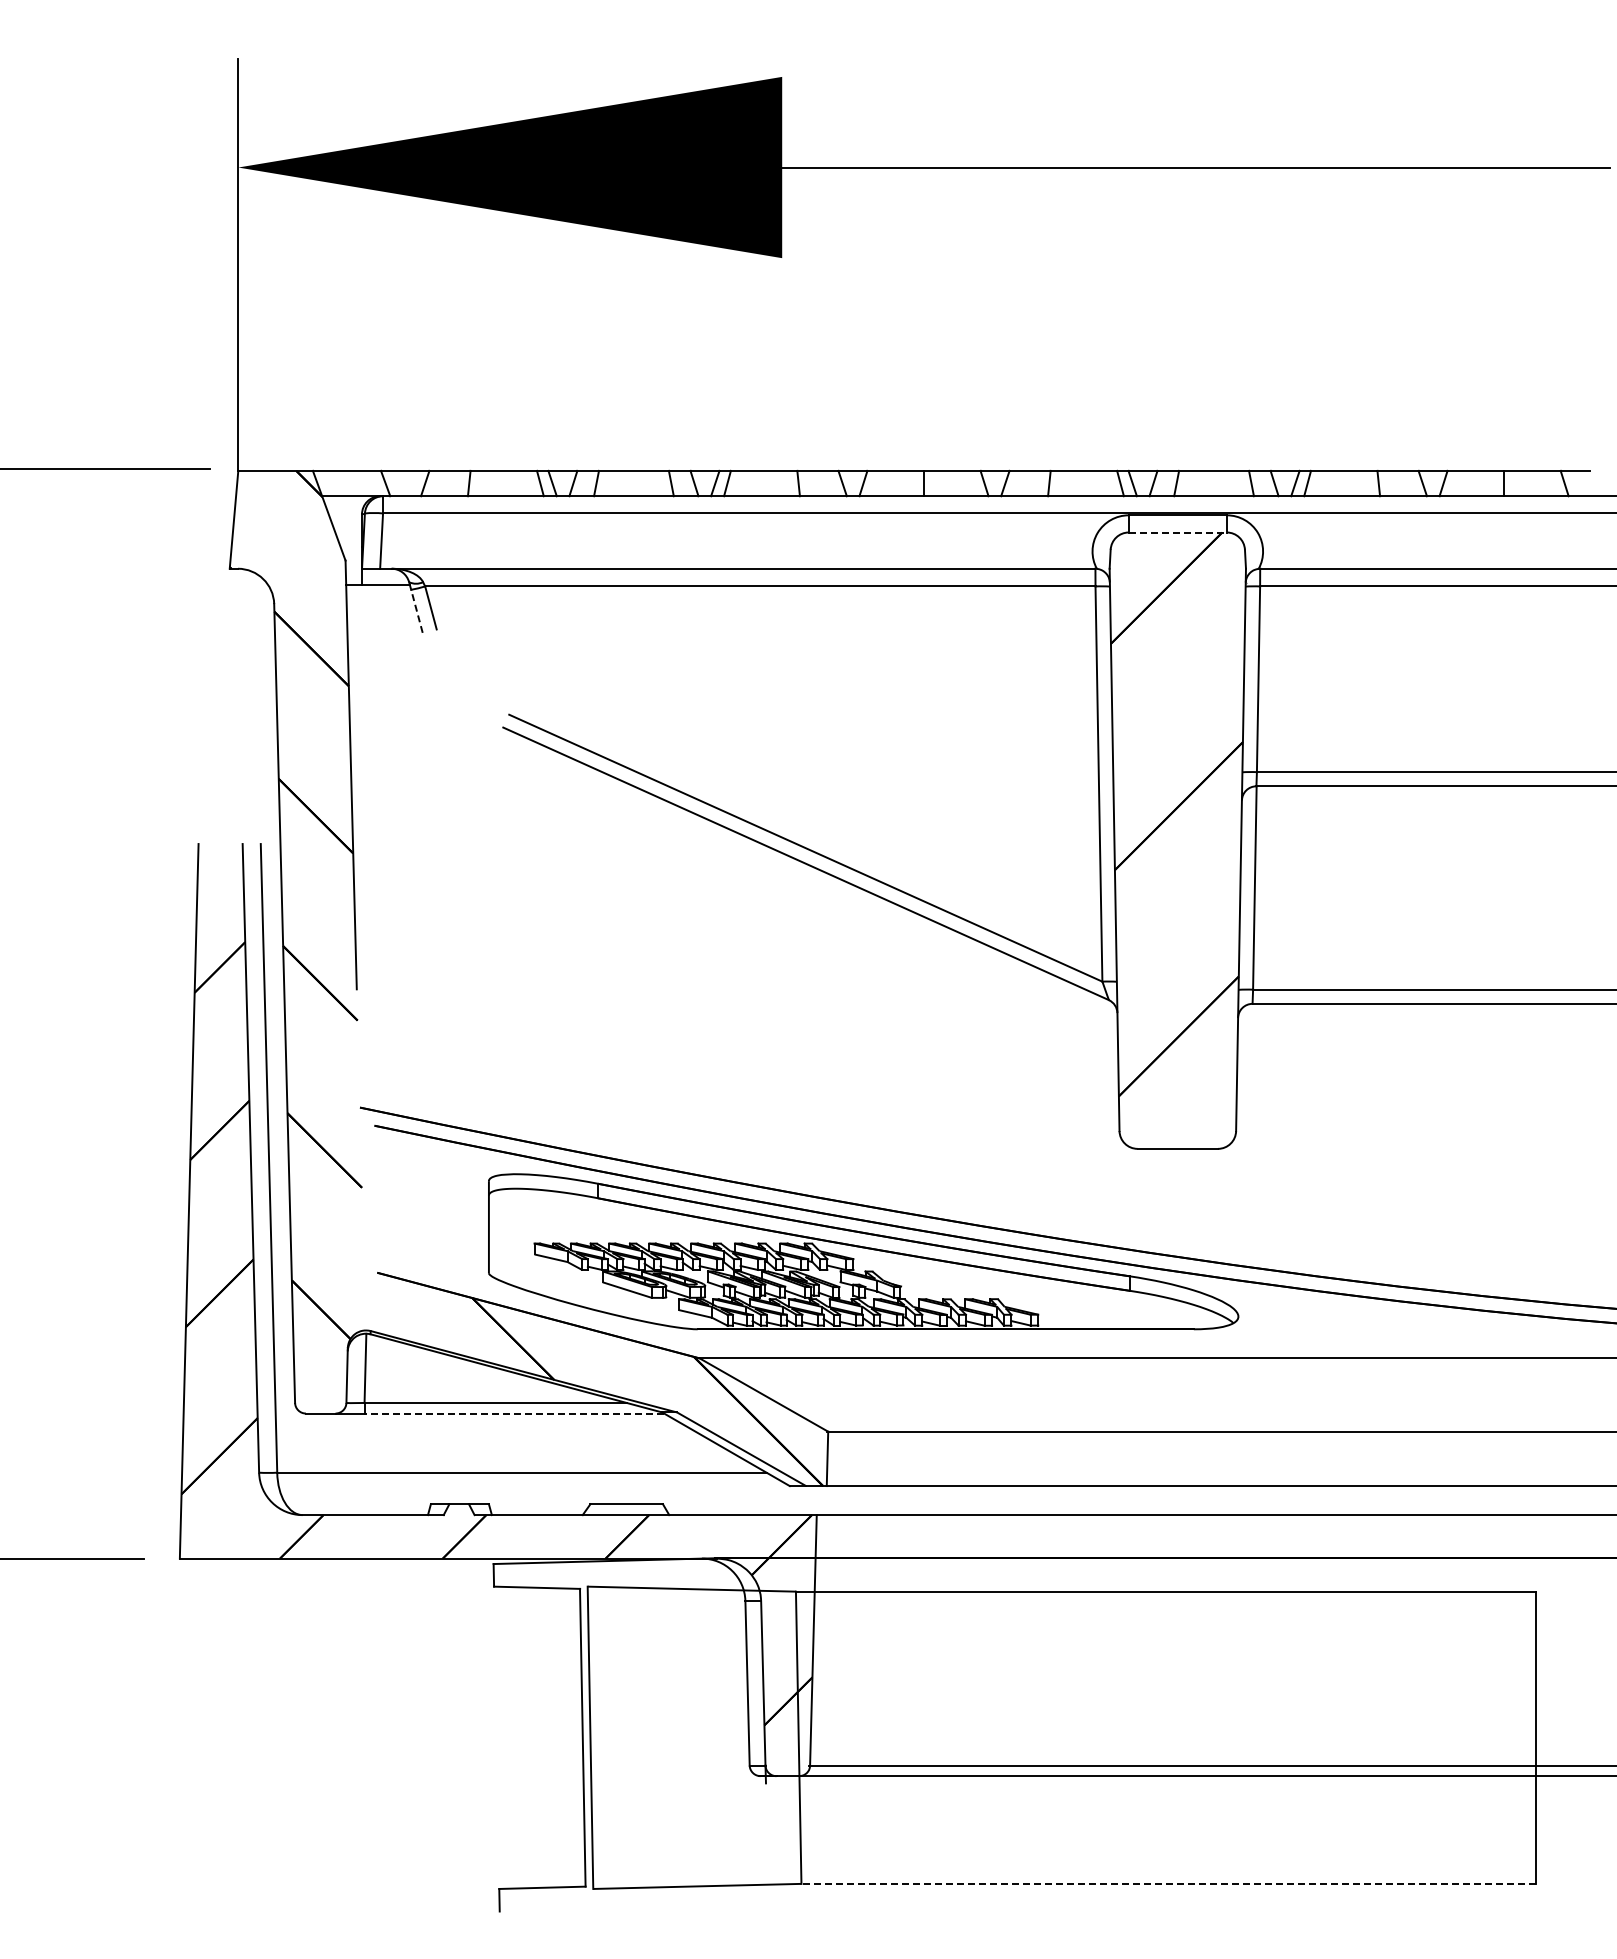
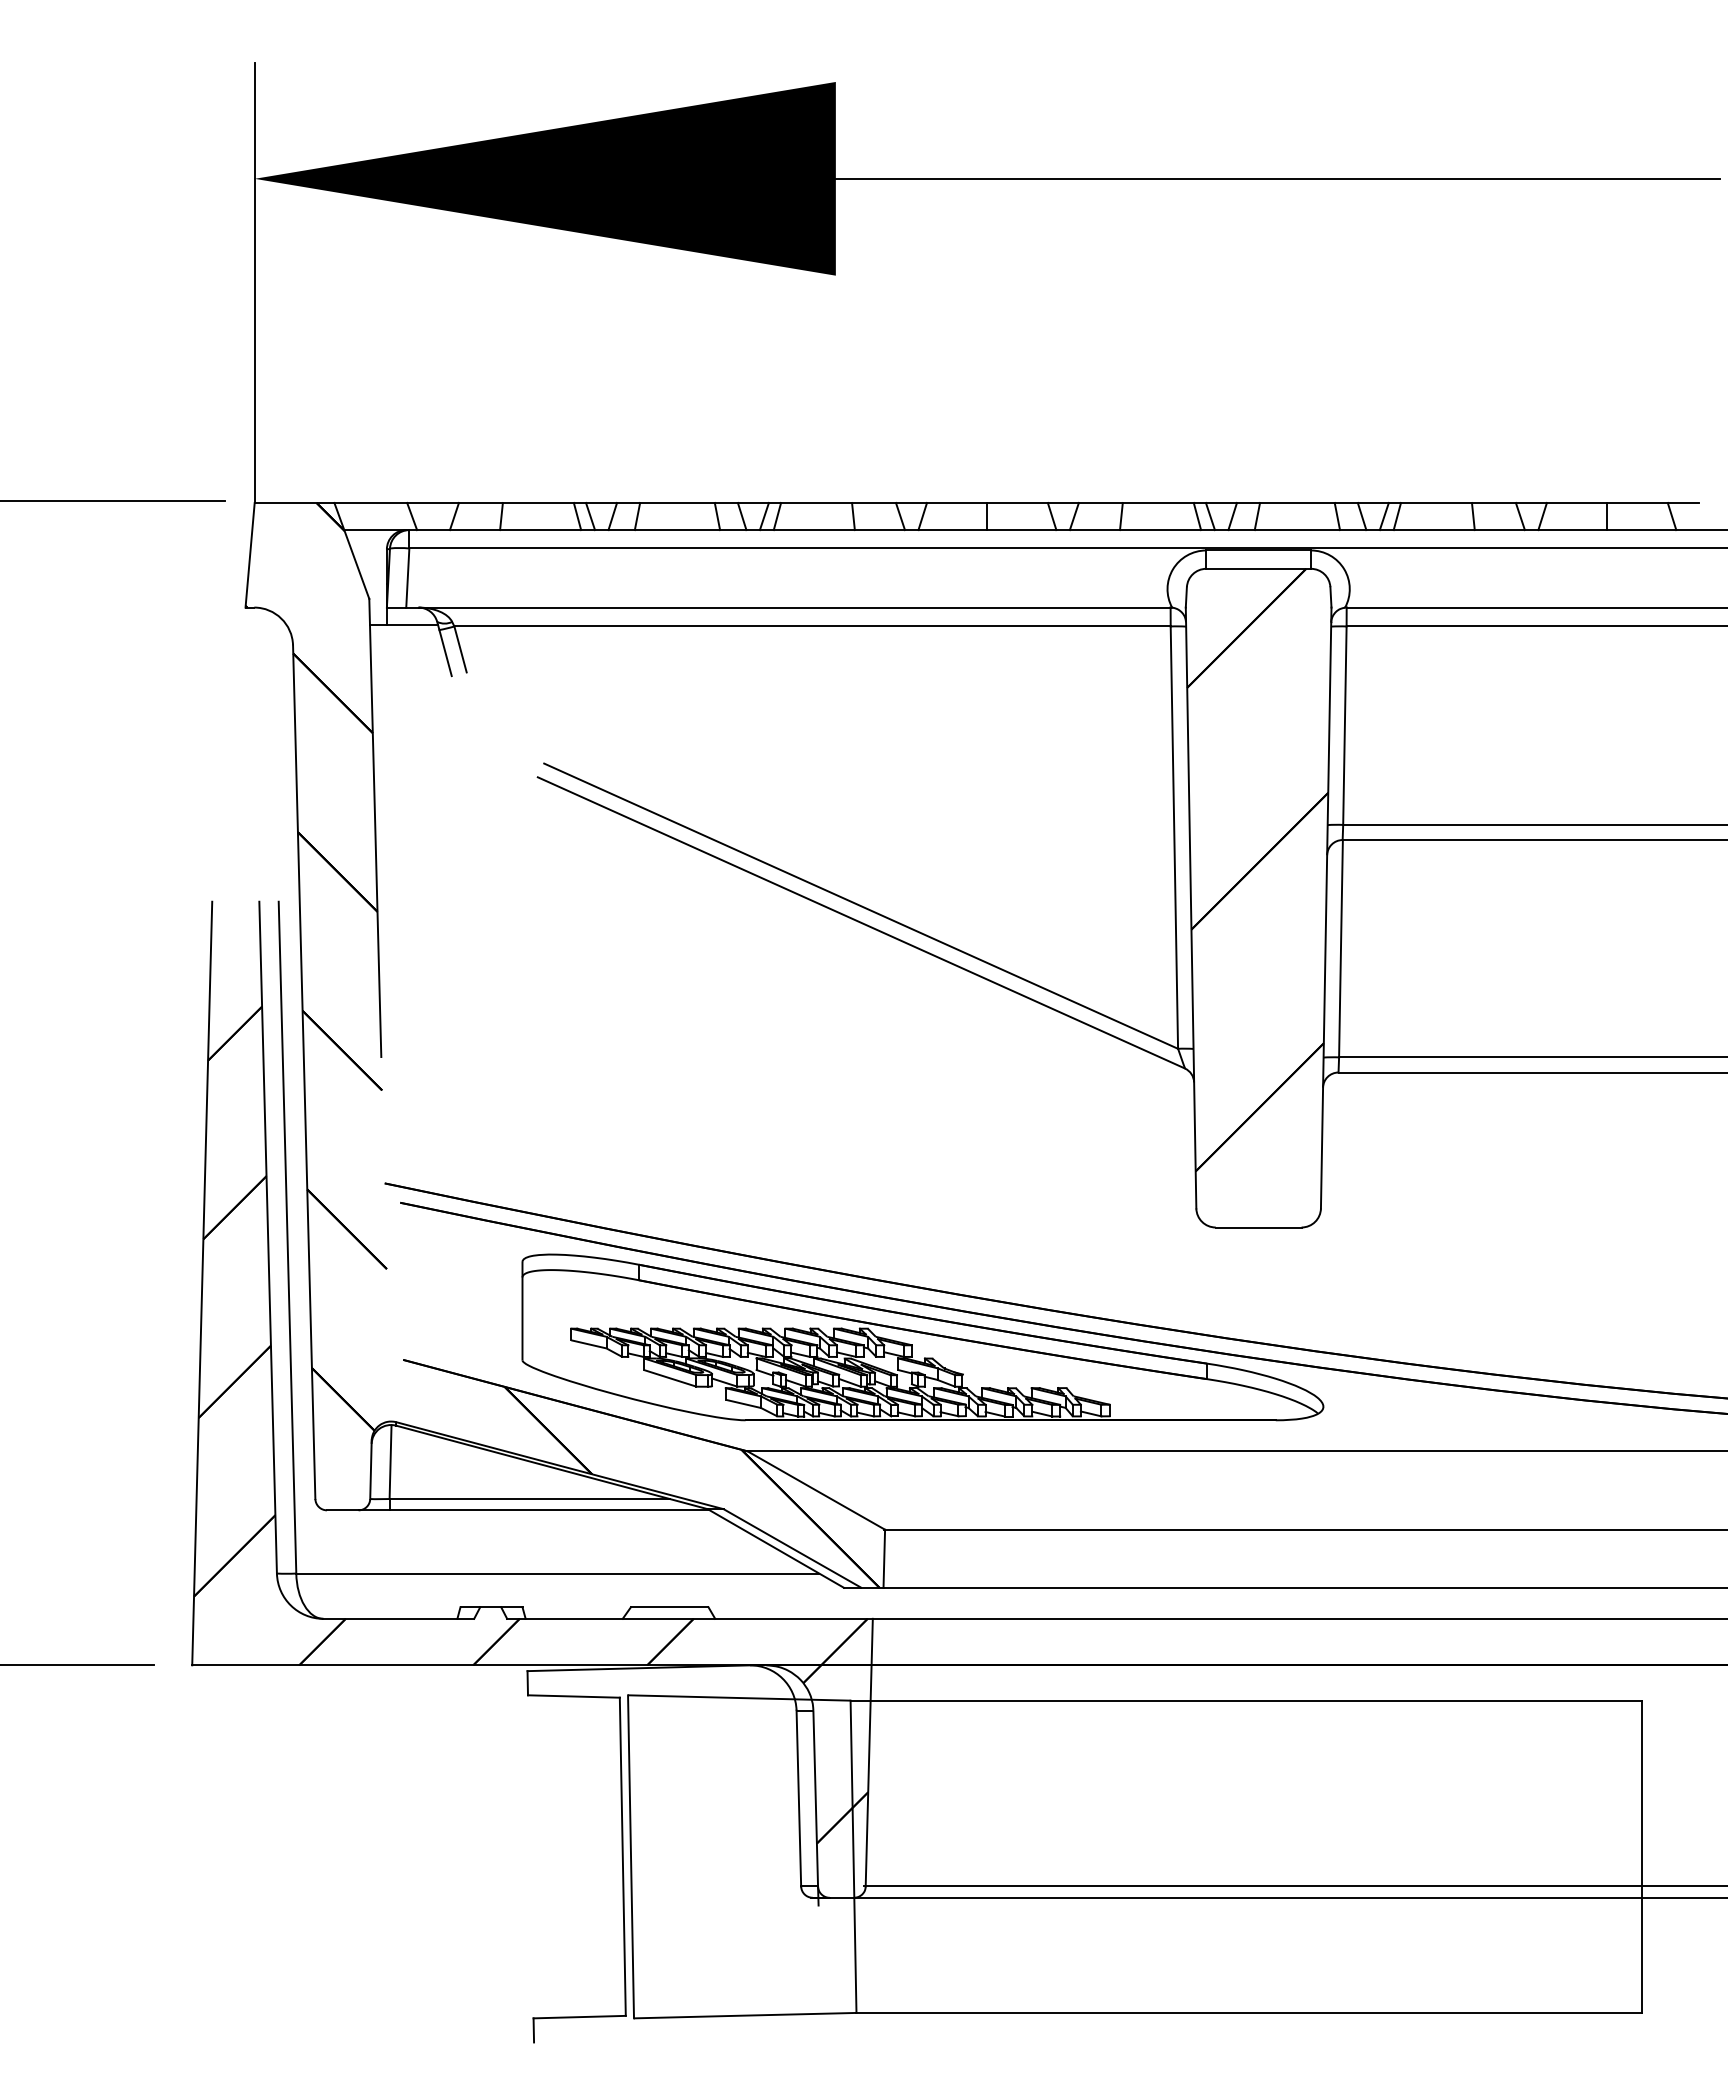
line: (1178, 532) -> (1259, 568), dashed -> solid
line: (416, 610) -> (445, 652), dashed -> solid
line: (514, 1413) -> (549, 1510), dashed -> solid
line: (1168, 1883) -> (1248, 2012), dashed -> solid

